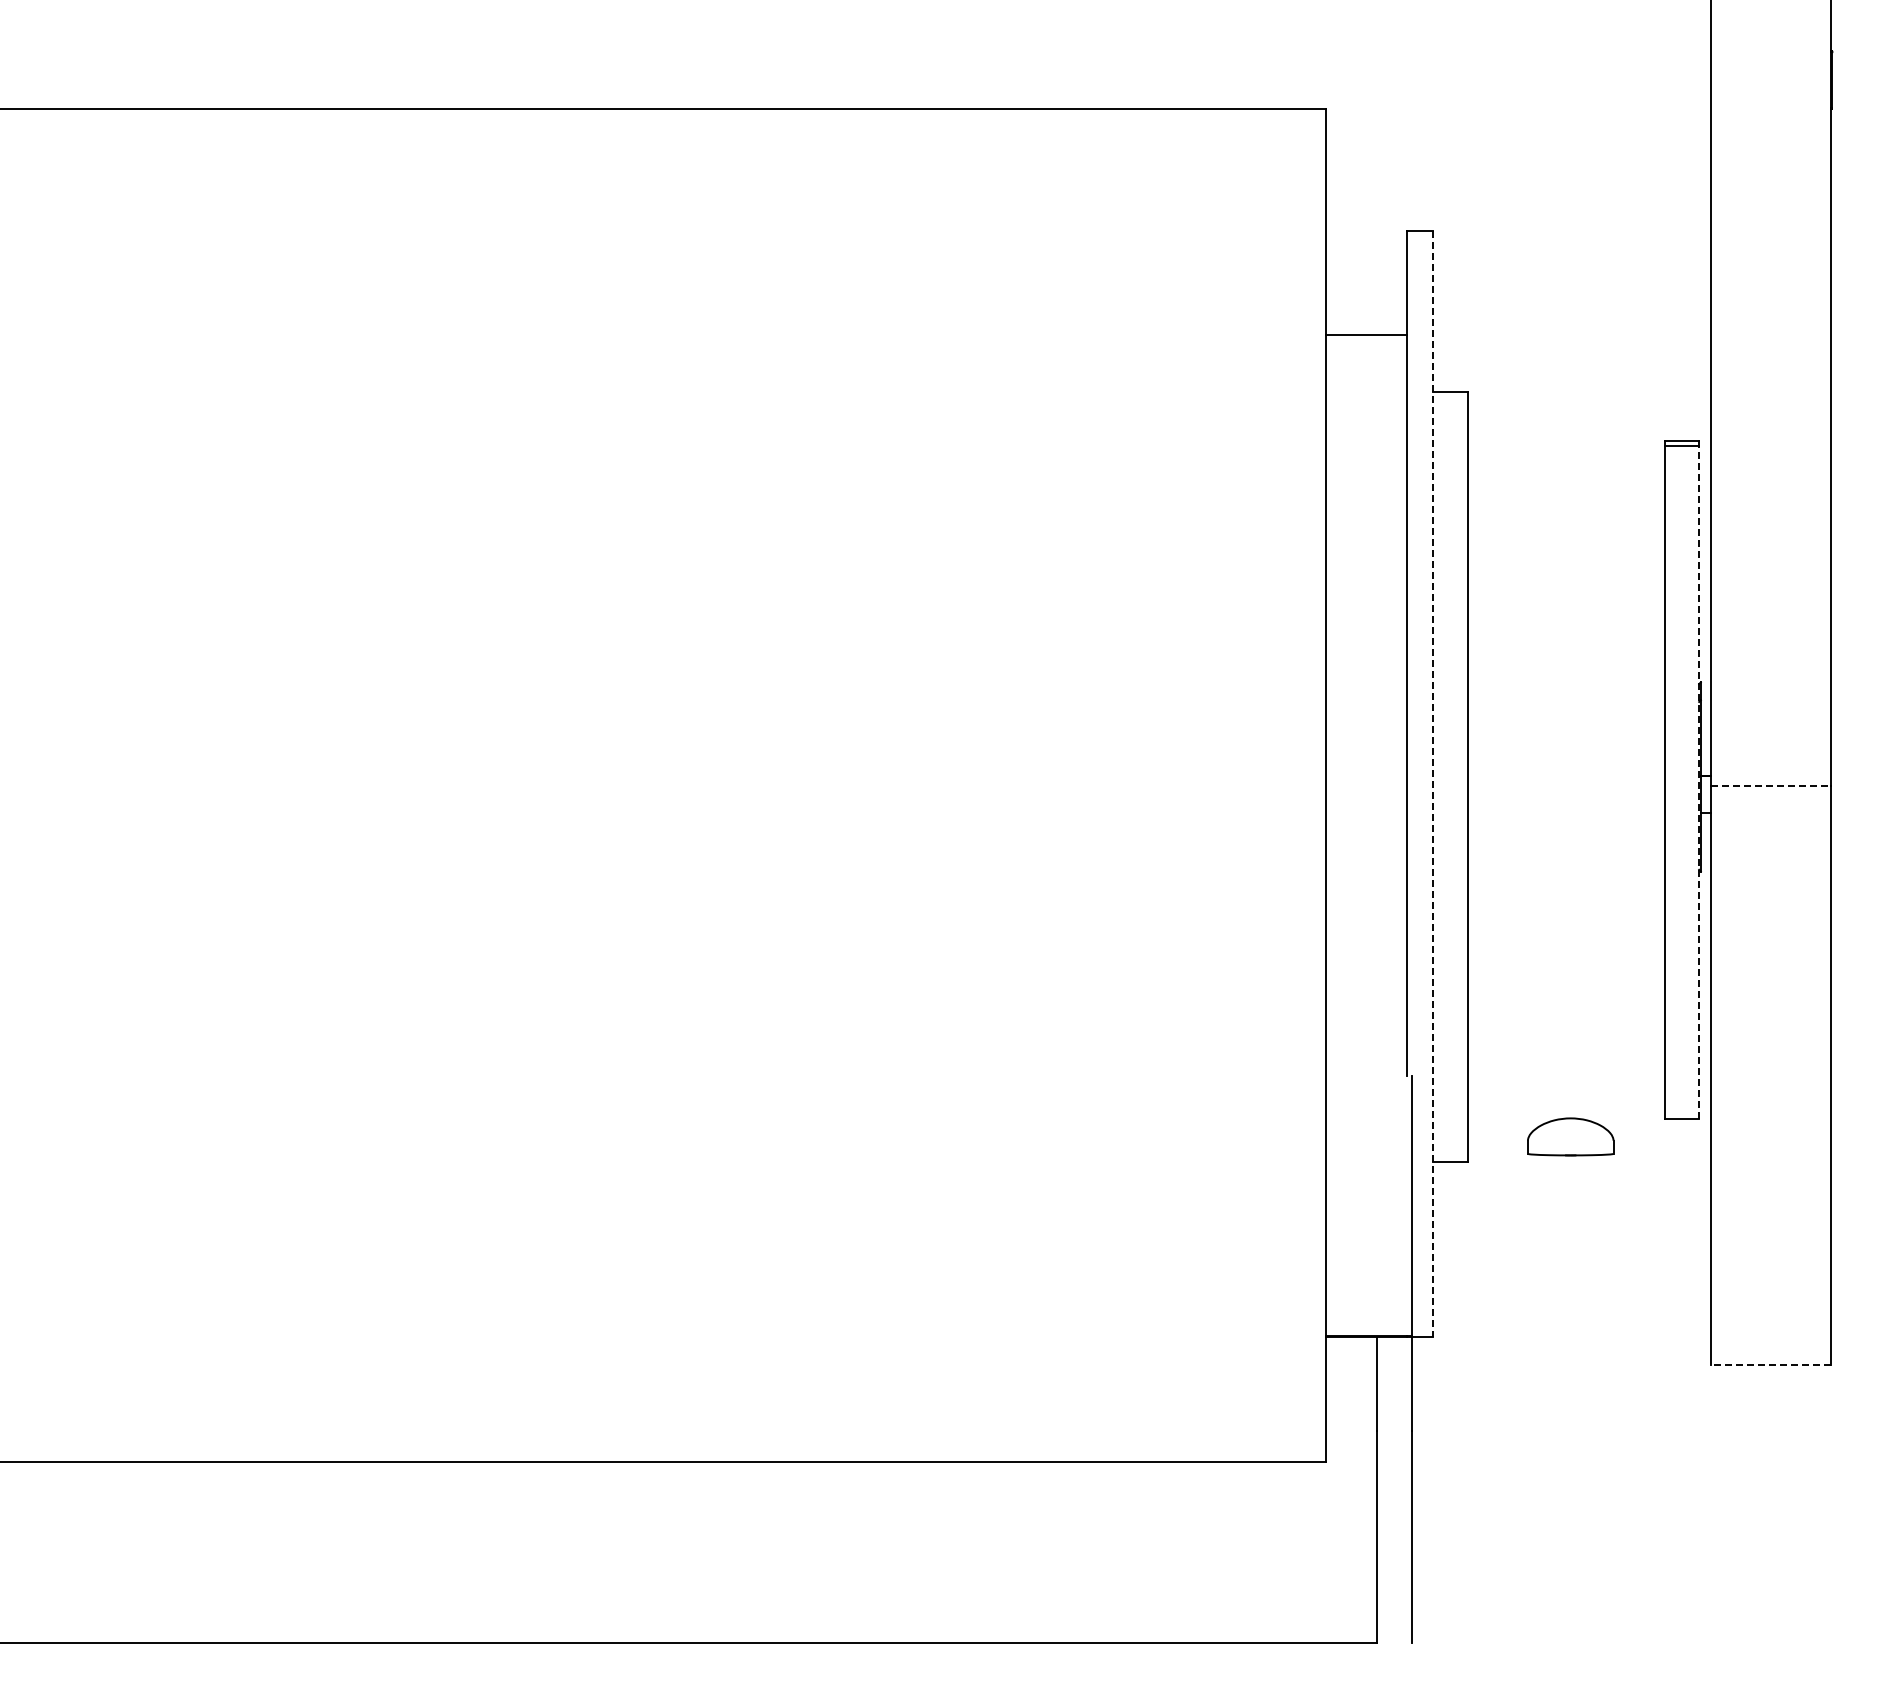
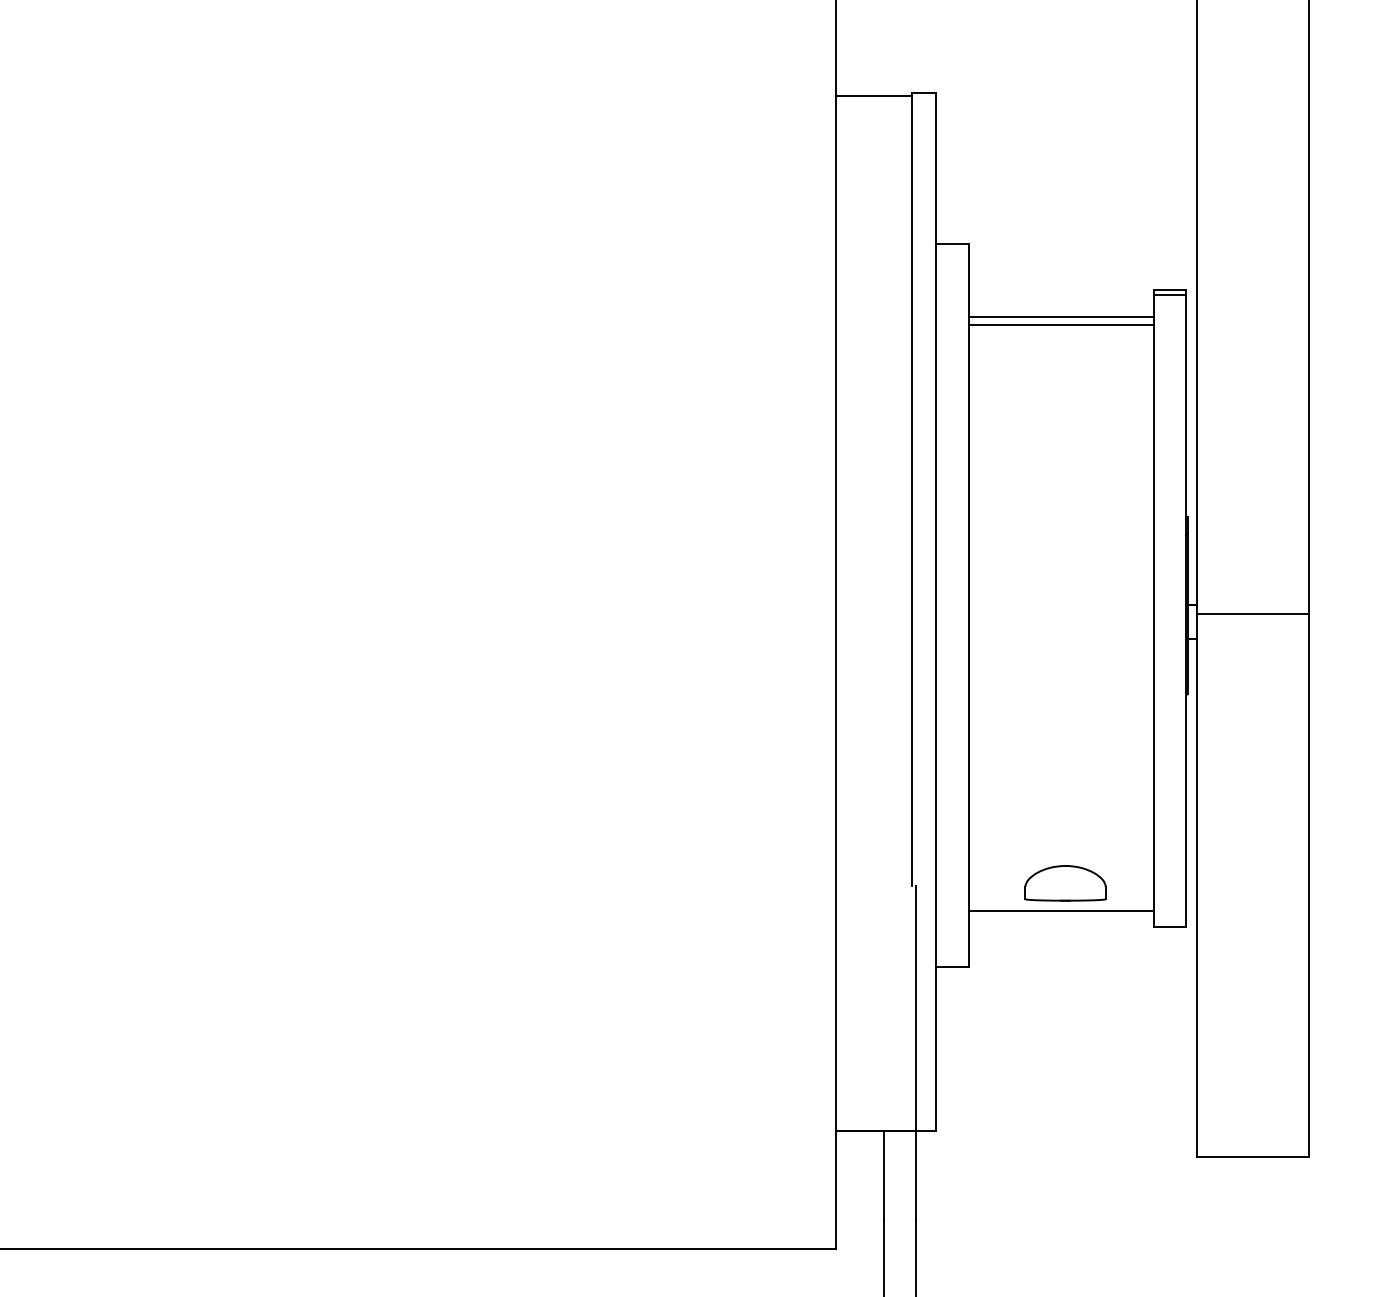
line: (1366, 335) -> (873, 95), moved
line: (1566, 469) -> (1061, 317), added
line: (1566, 477) -> (1061, 324), added
line: (1699, 782) -> (1186, 610), dashed -> solid
line: (1432, 784) -> (935, 612), dashed -> solid
line: (1770, 785) -> (1252, 613), dashed -> solid
line: (1566, 1102) -> (1061, 911), added
part: (1570, 1136) -> (1065, 882), moved
line: (1770, 1364) -> (1252, 1156), dashed -> solid

